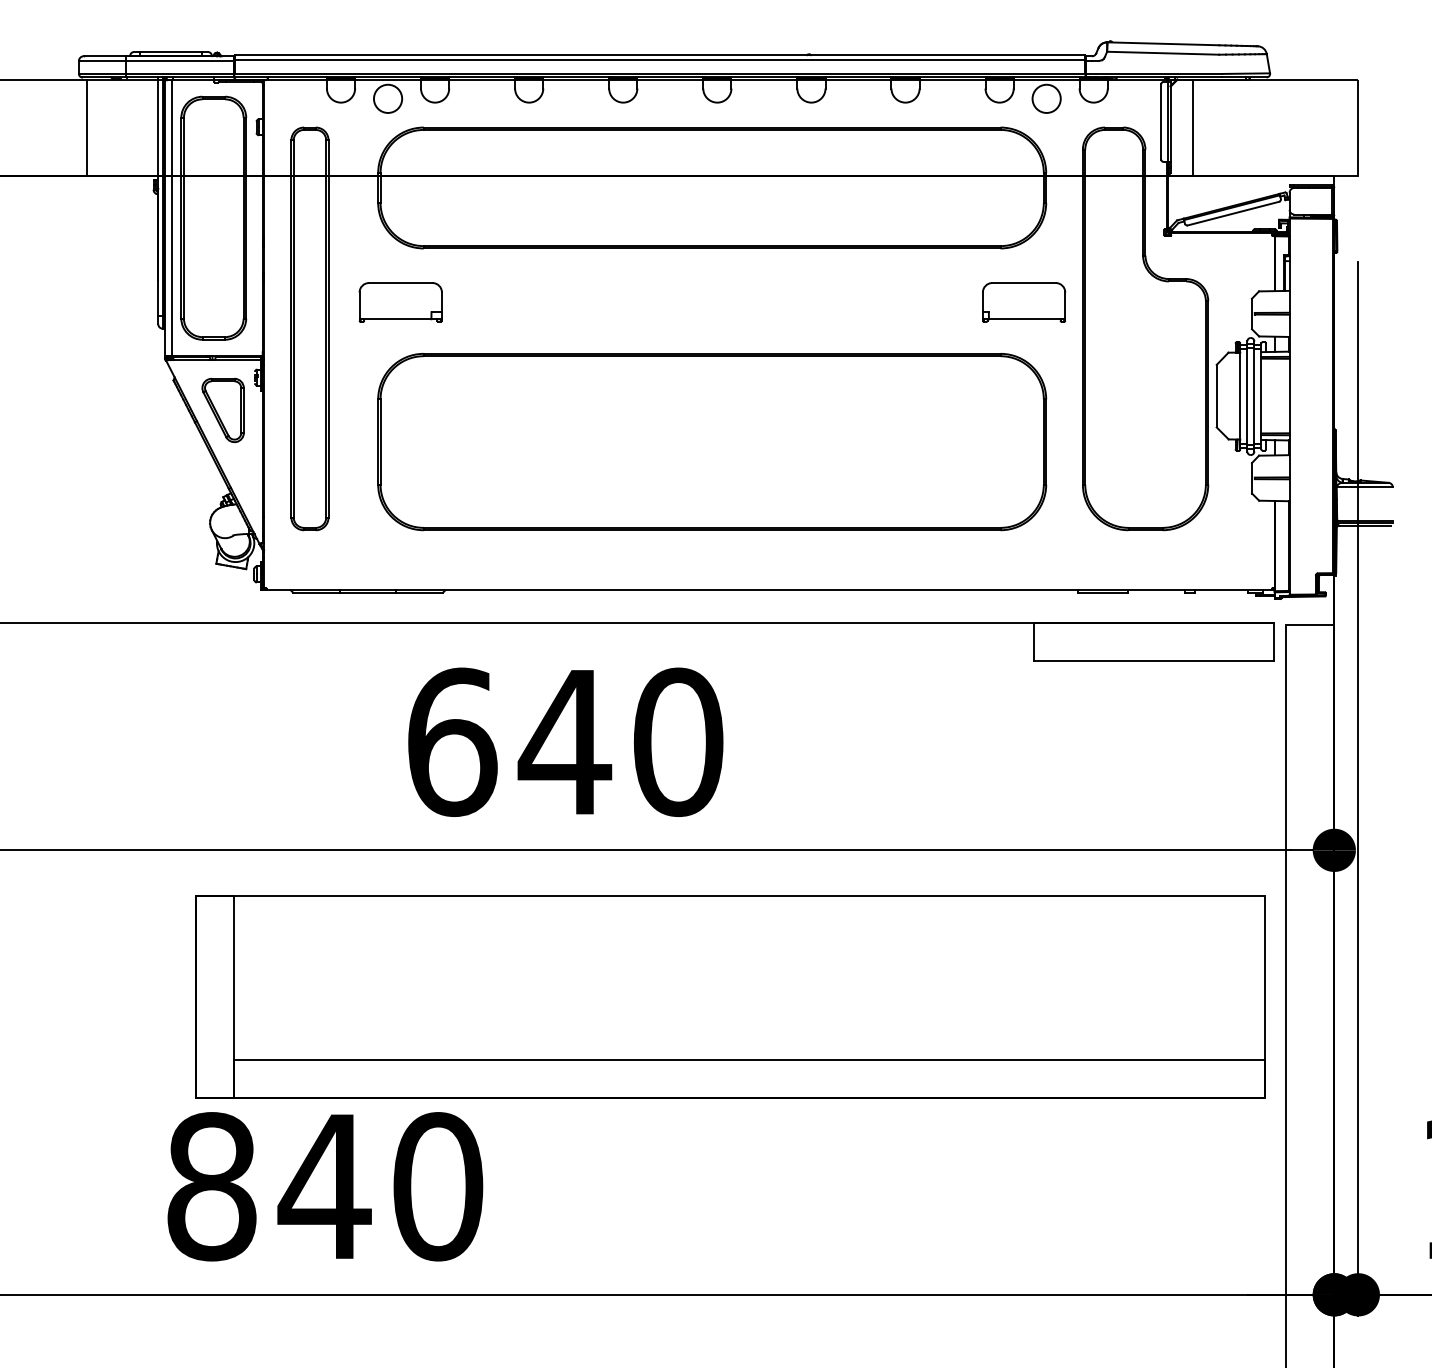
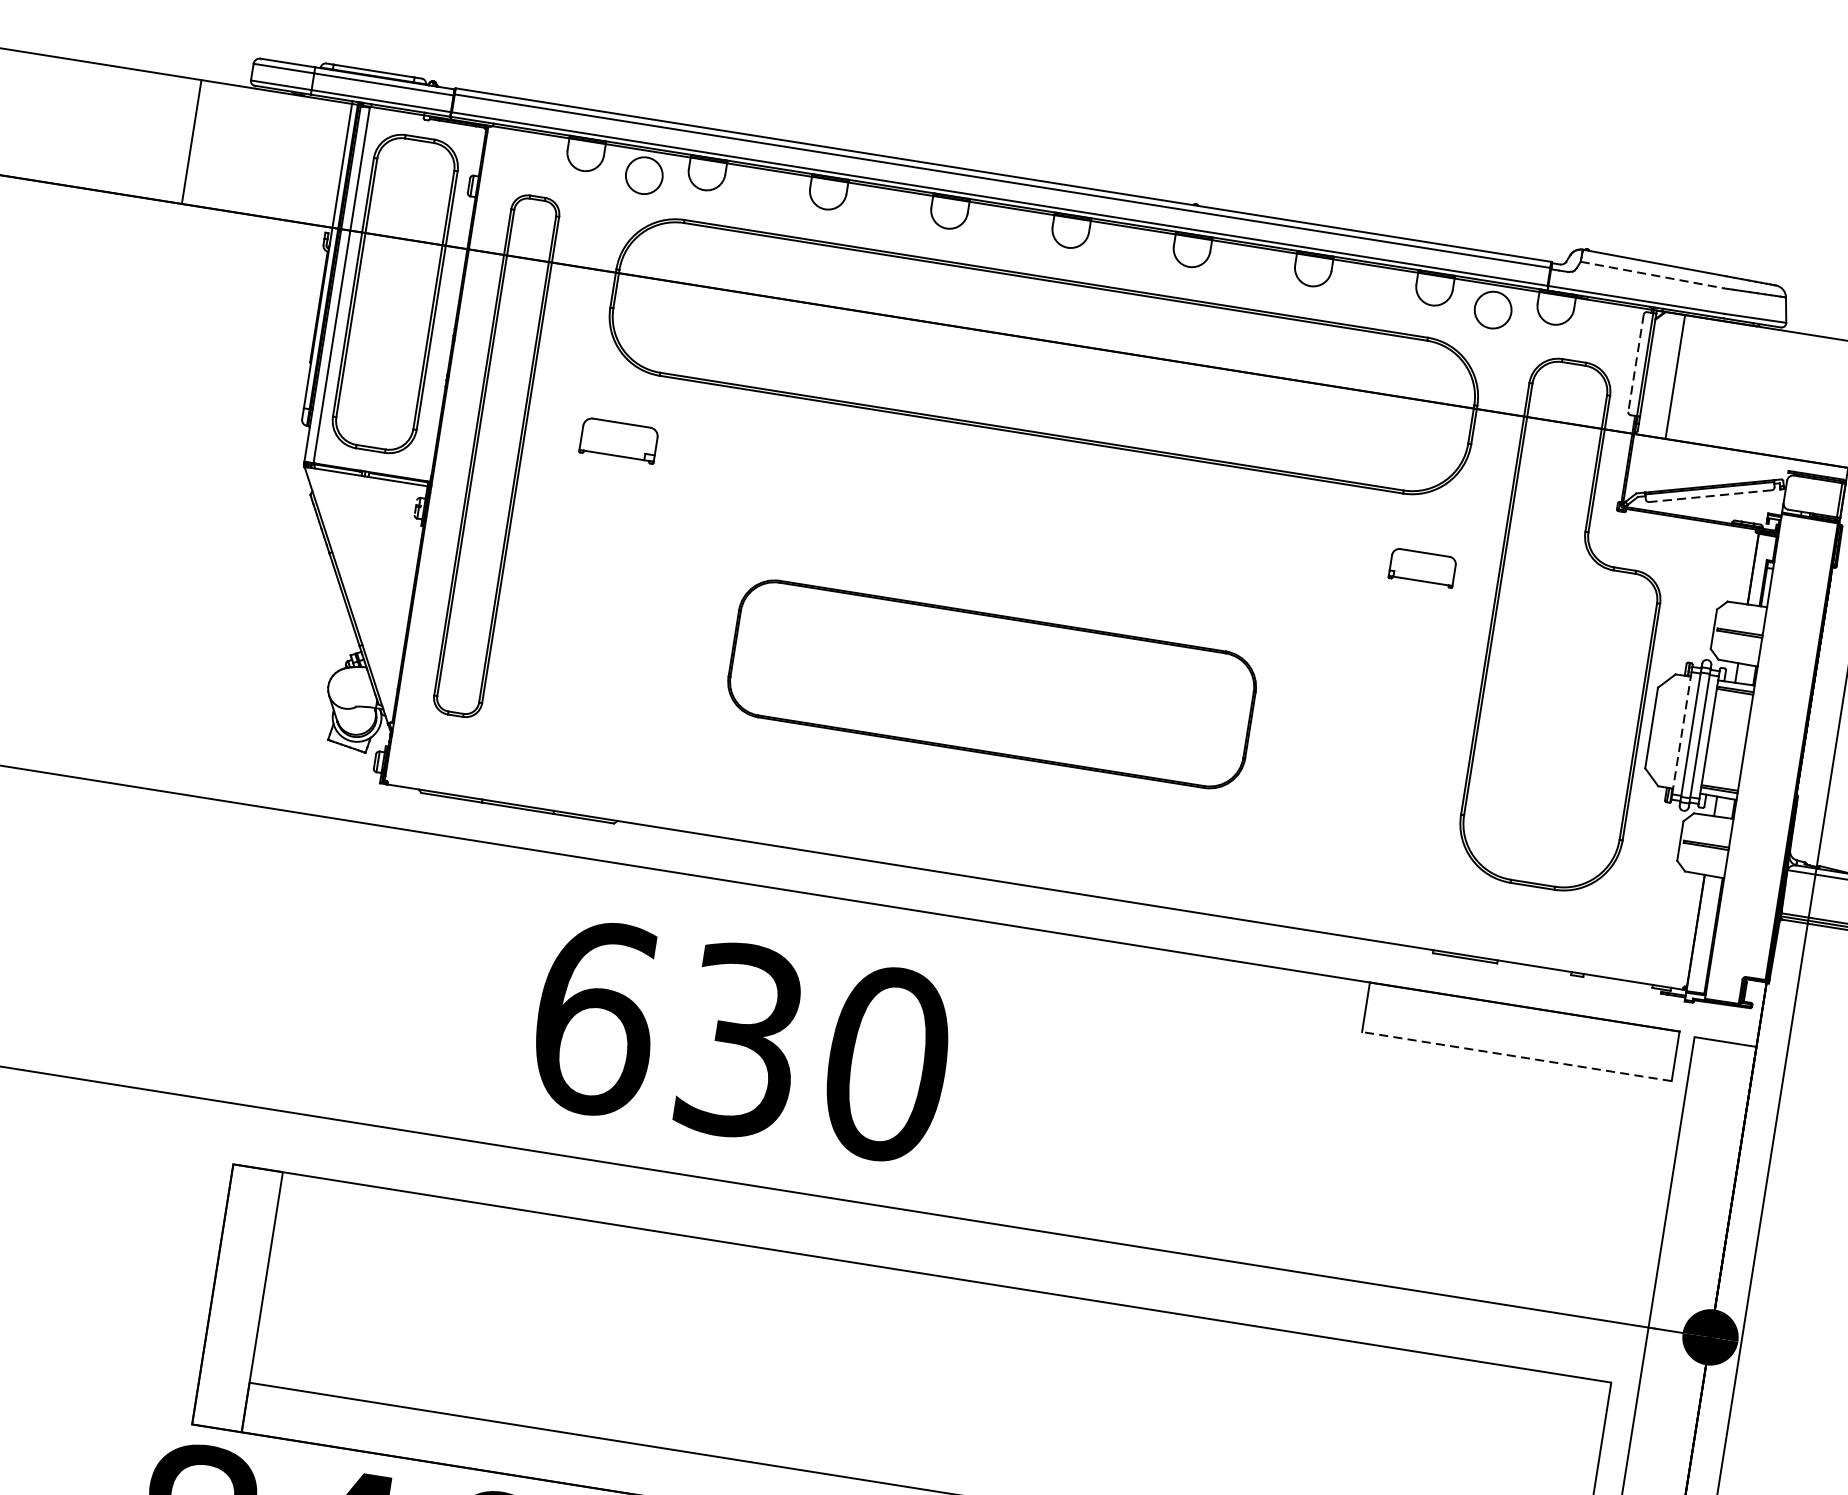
line: (1163, 53) -> (1652, 275), solid -> dashed
line: (1161, 121) -> (1636, 362), solid -> dashed
line: (87, 127) -> (191, 141), moved
line: (1233, 213) -> (1710, 496), solid -> dashed
part: (400, 302) -> (618, 440), size x0.7
part: (1024, 302) -> (1423, 568), size x0.6
line: (1240, 396) -> (1682, 733), solid -> dashed
part: (222, 410) -> (367, 543), removed
part: (712, 442) -> (992, 684), size x0.6
line: (1153, 661) -> (1515, 1057), solid -> dashed
text: (564, 742) -> (740, 1041), 640 -> 630

